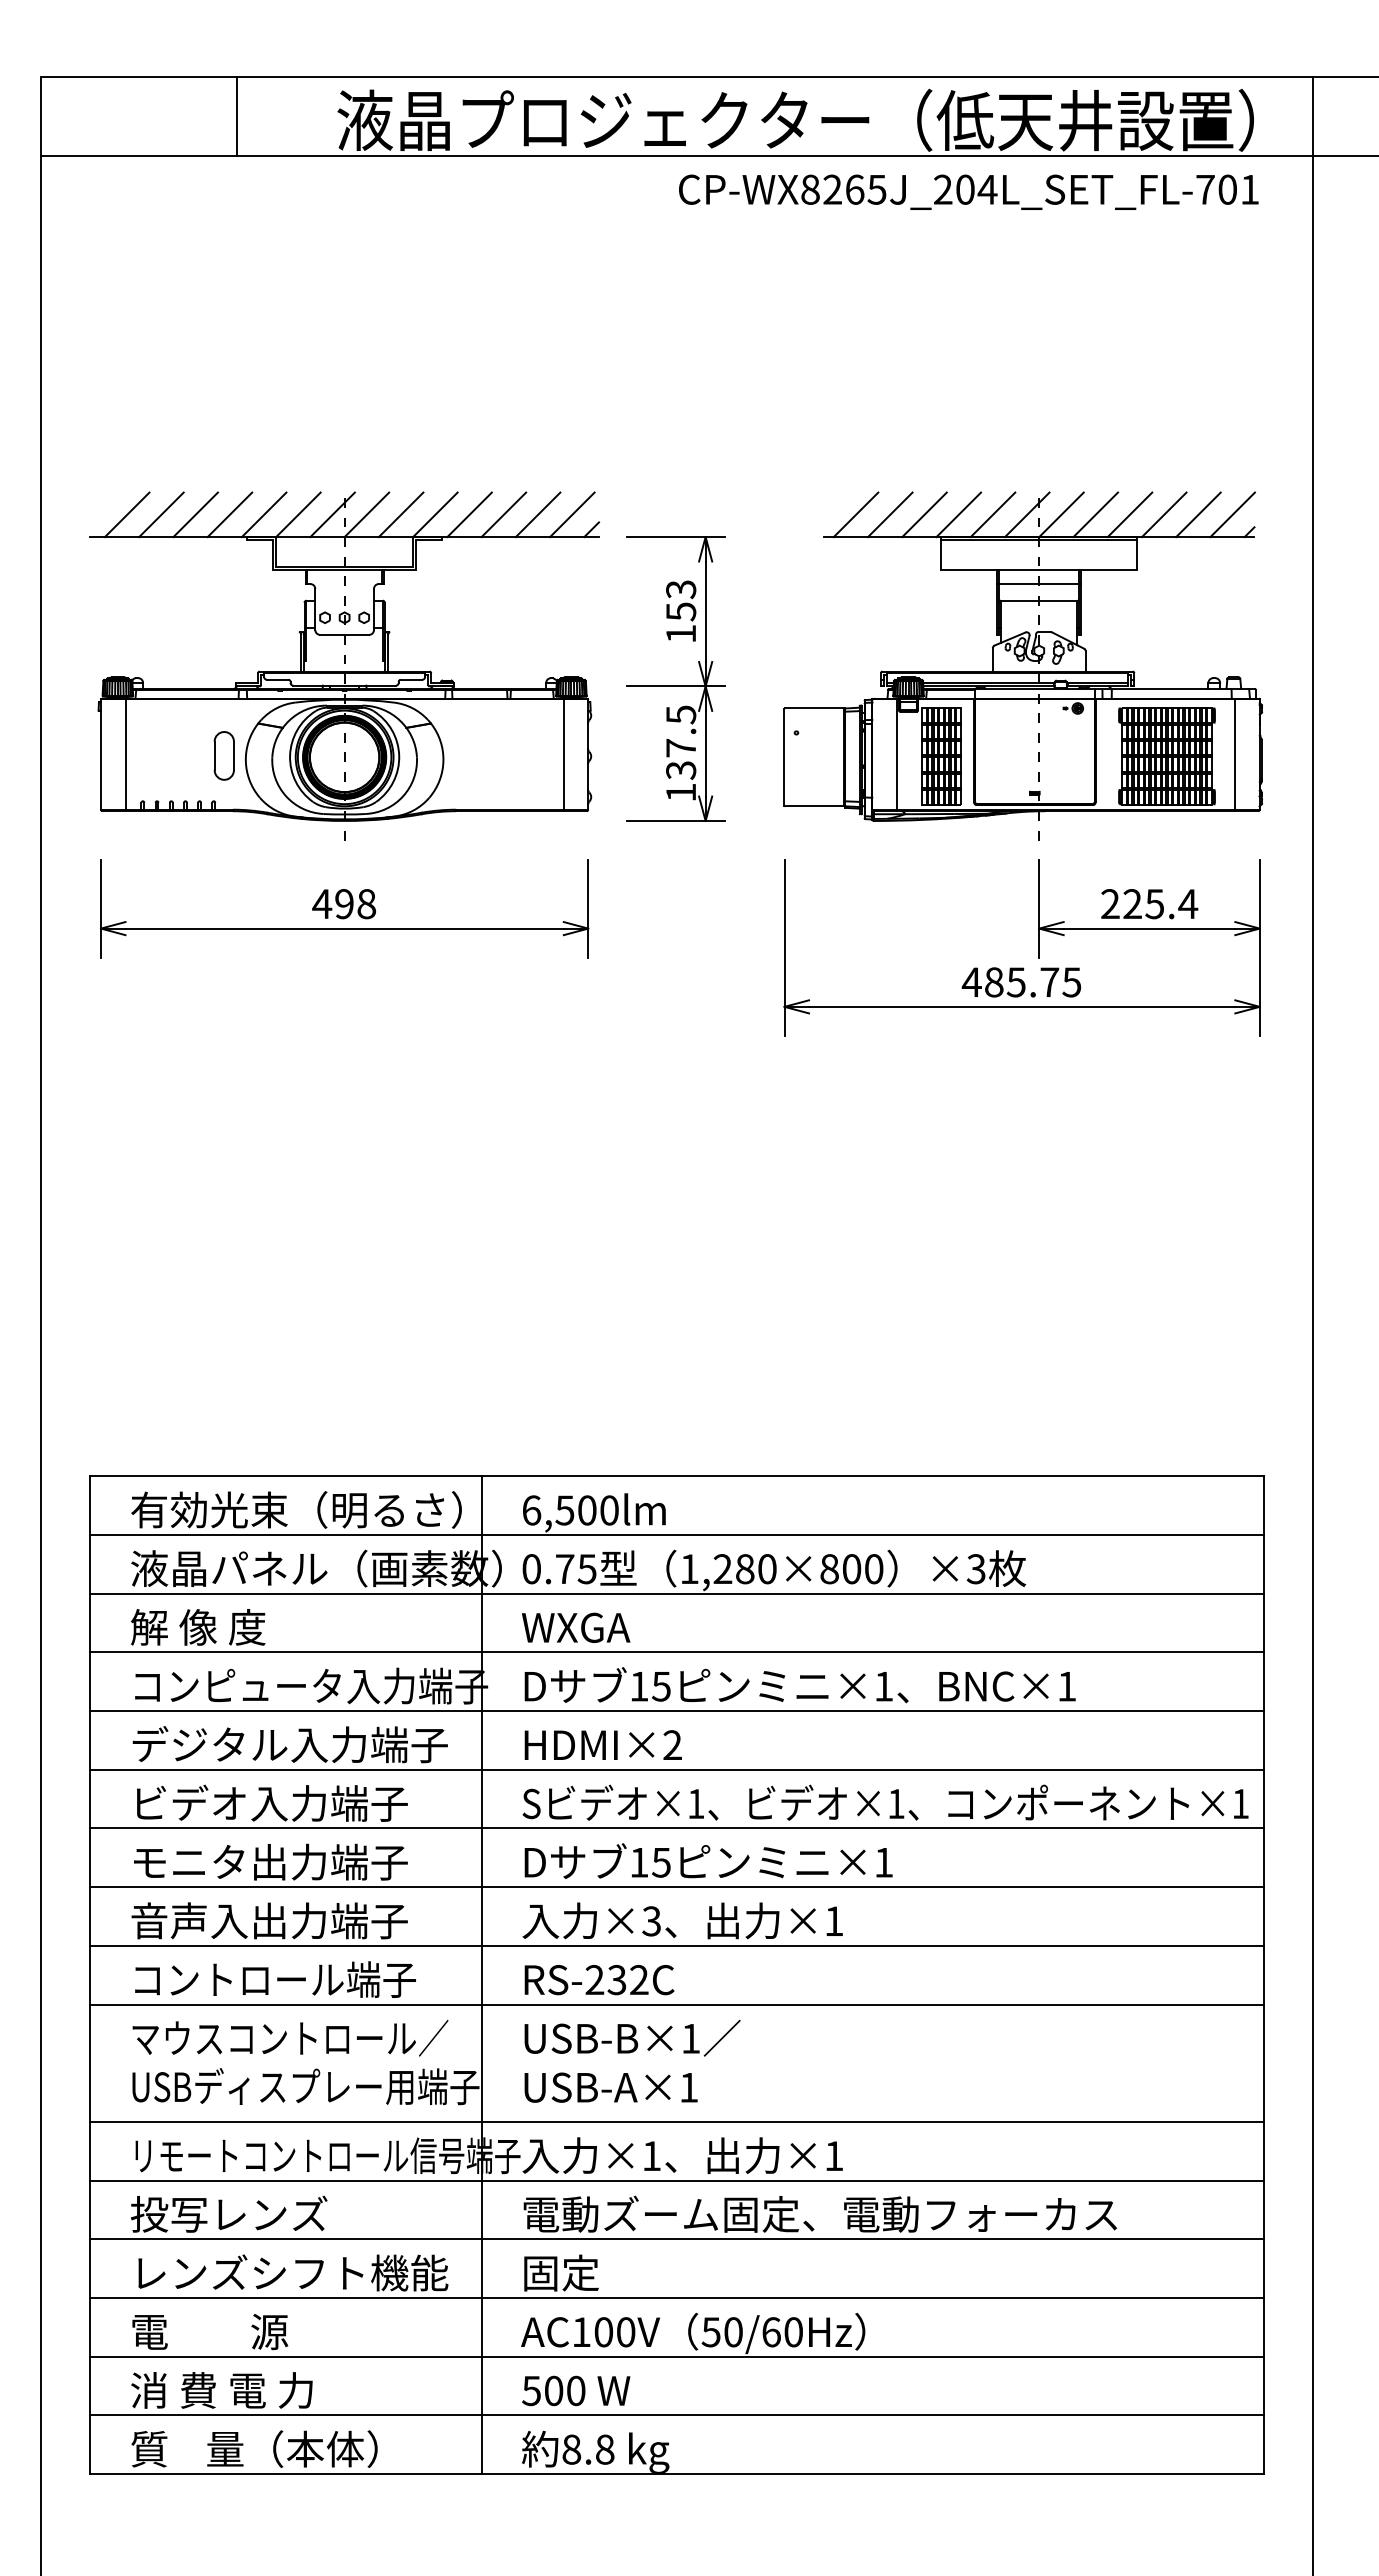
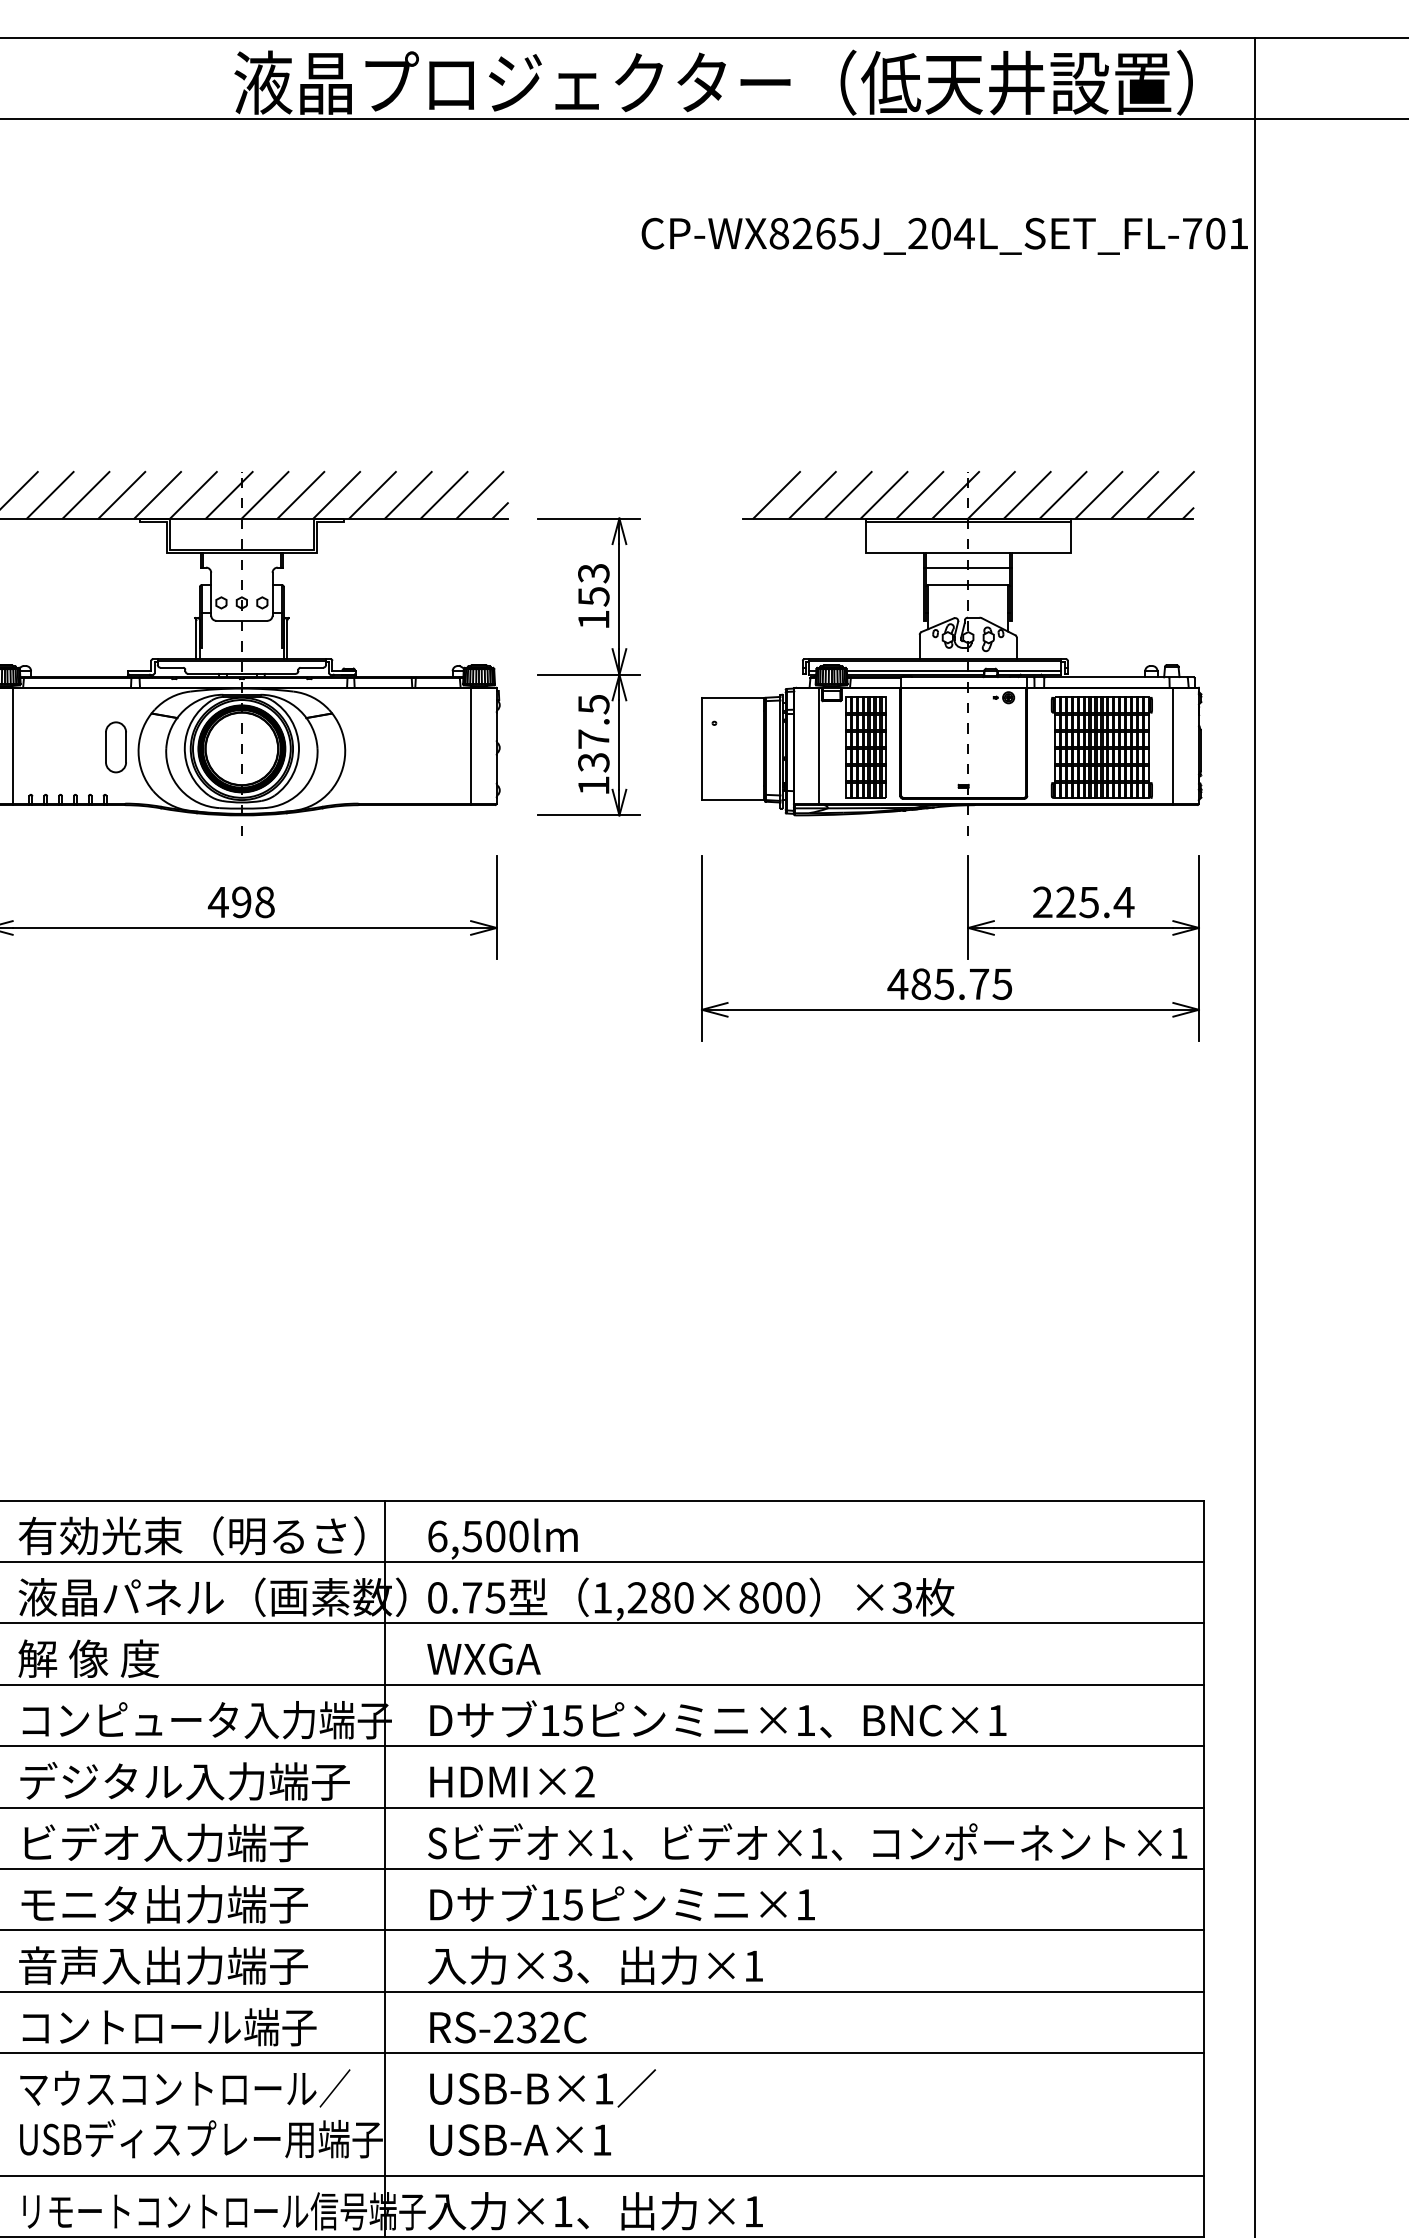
line: (237, 116) -> (129, 78), removed
text: (968, 191) -> (944, 235), moved

